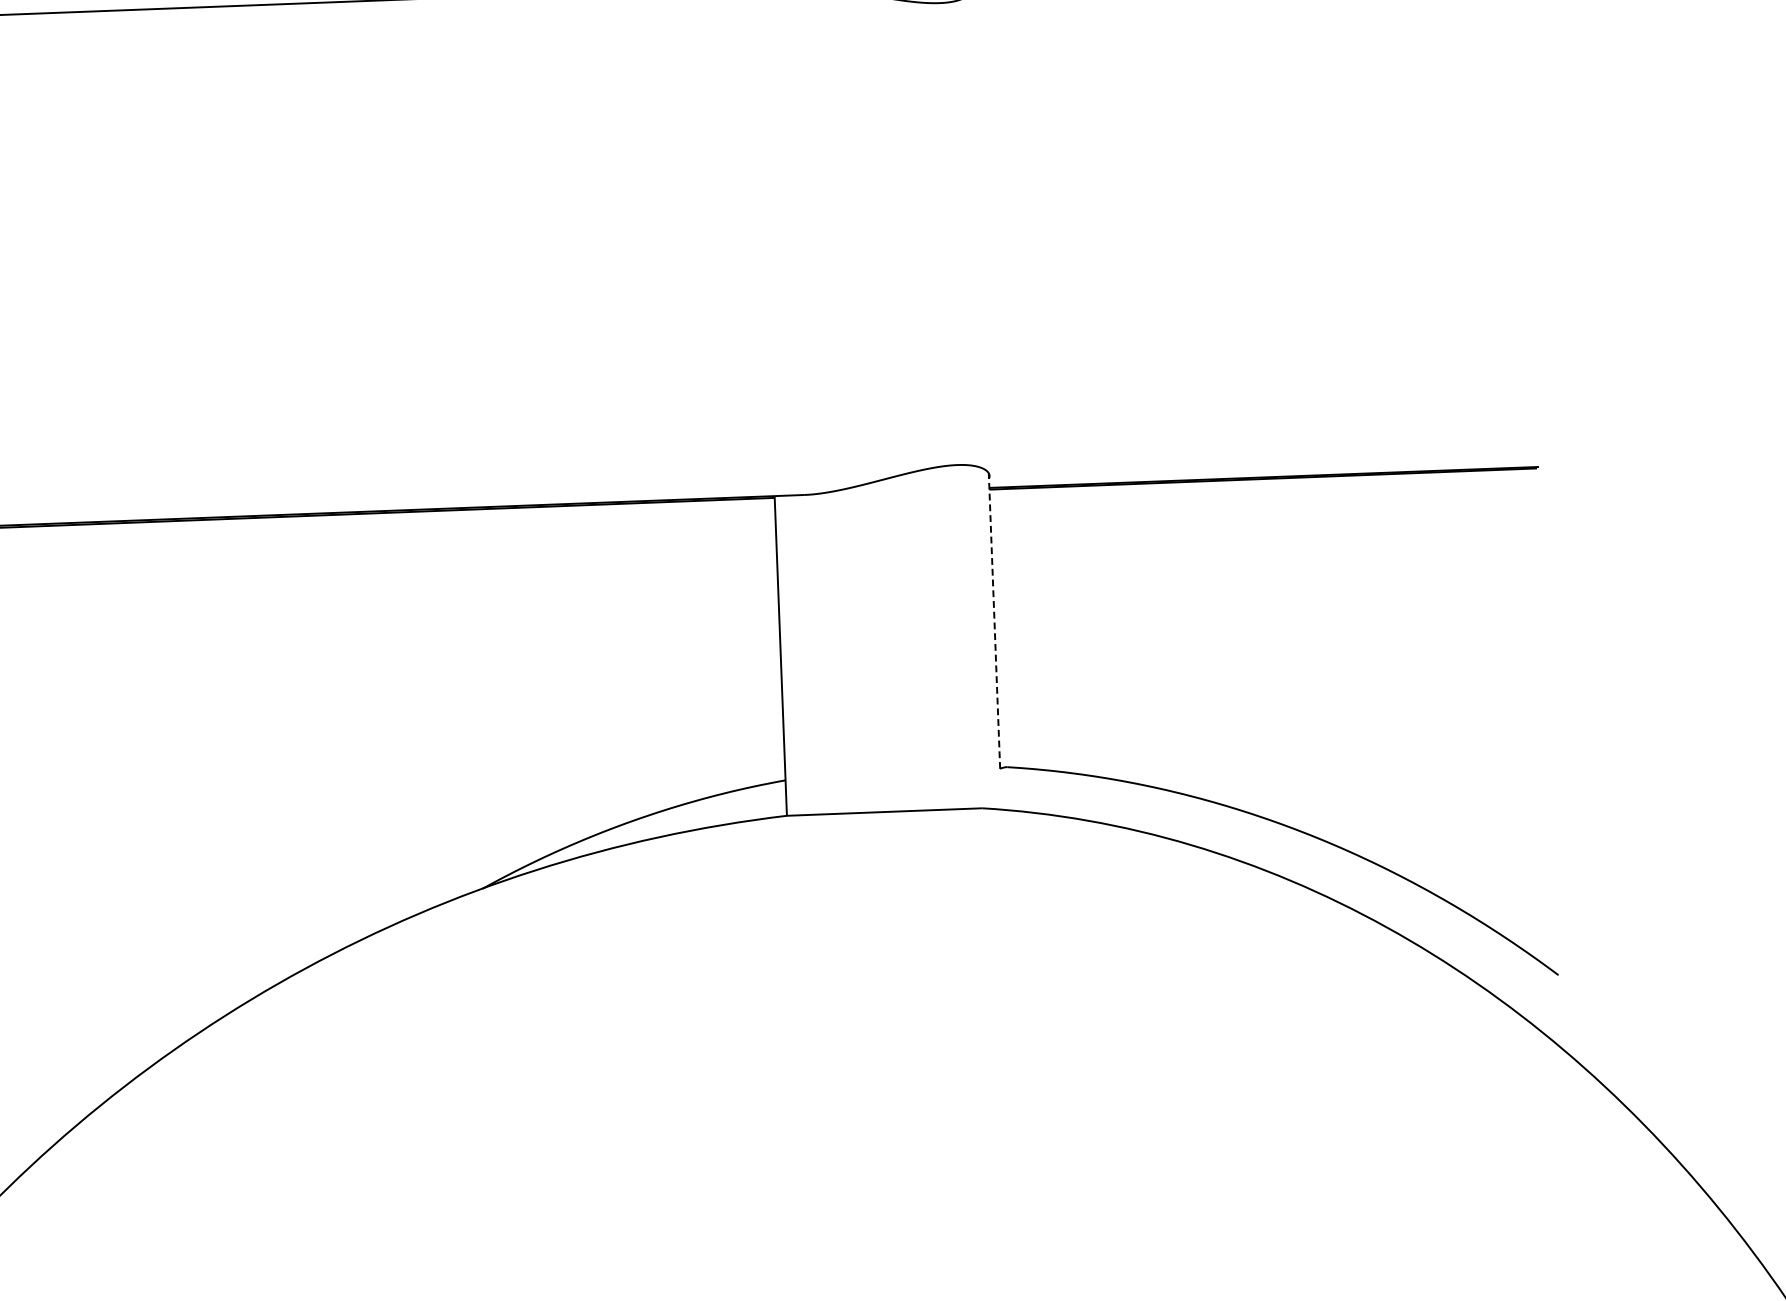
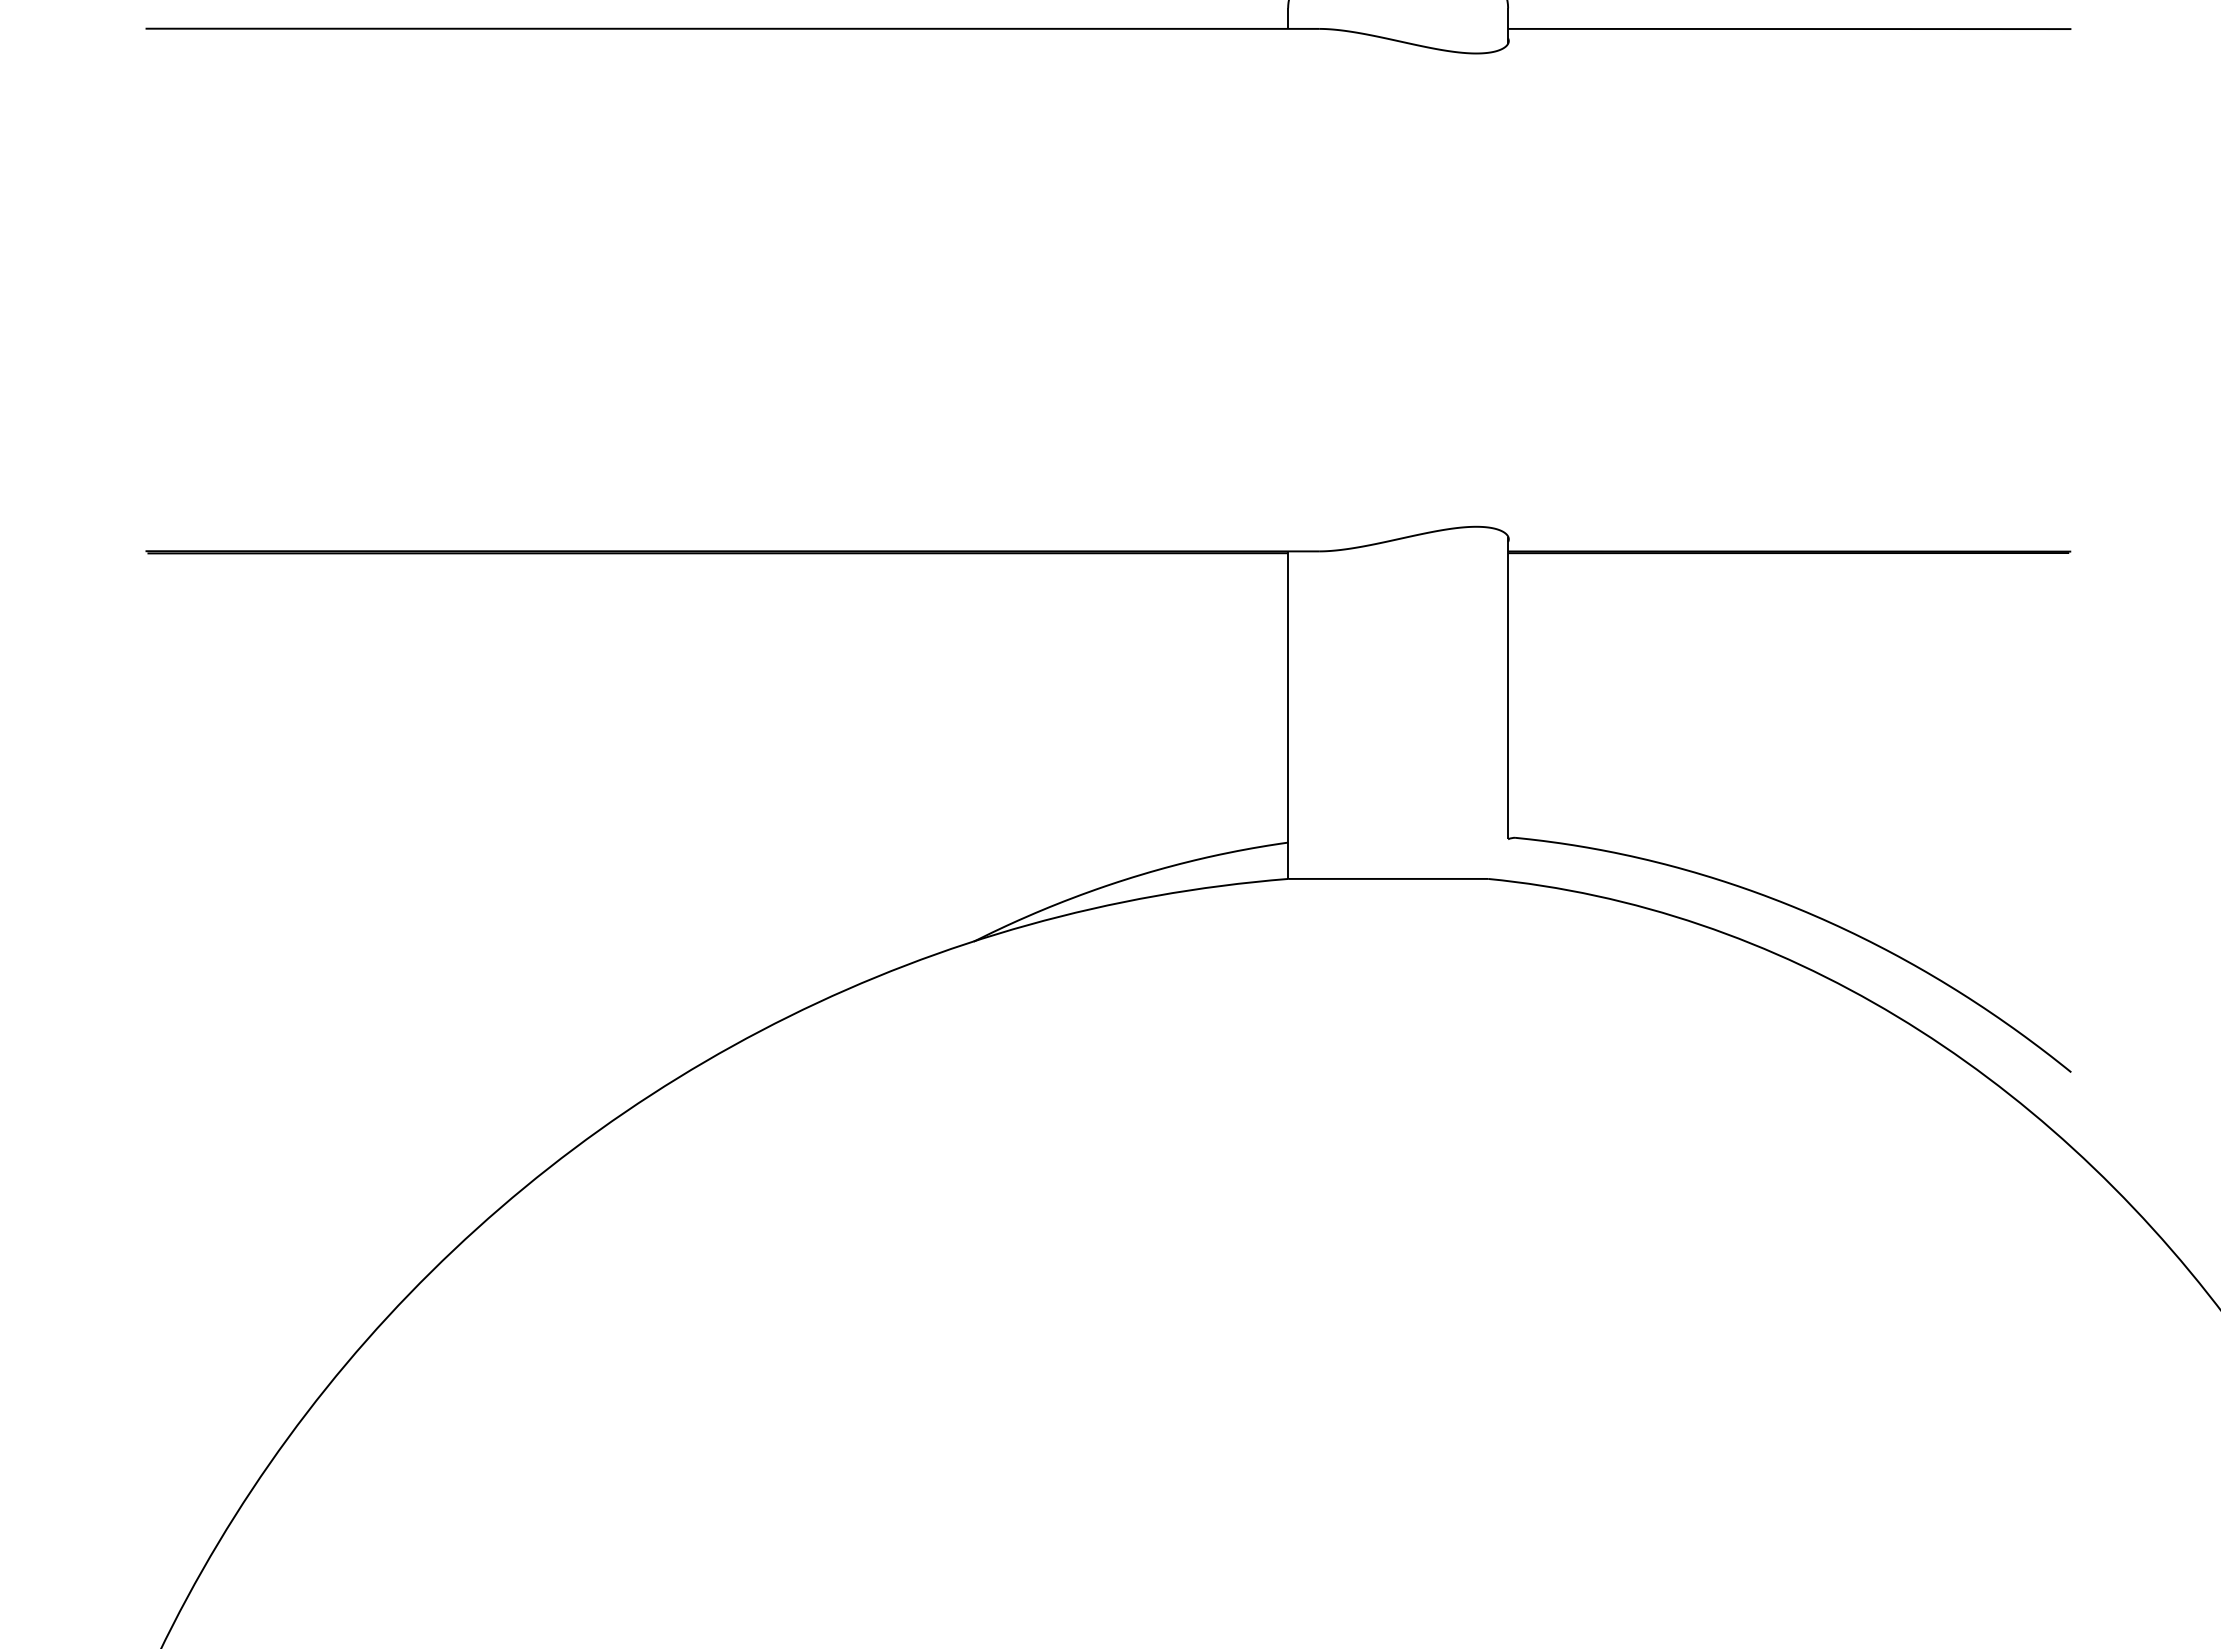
line: (994, 620) -> (1508, 687), dashed -> solid

